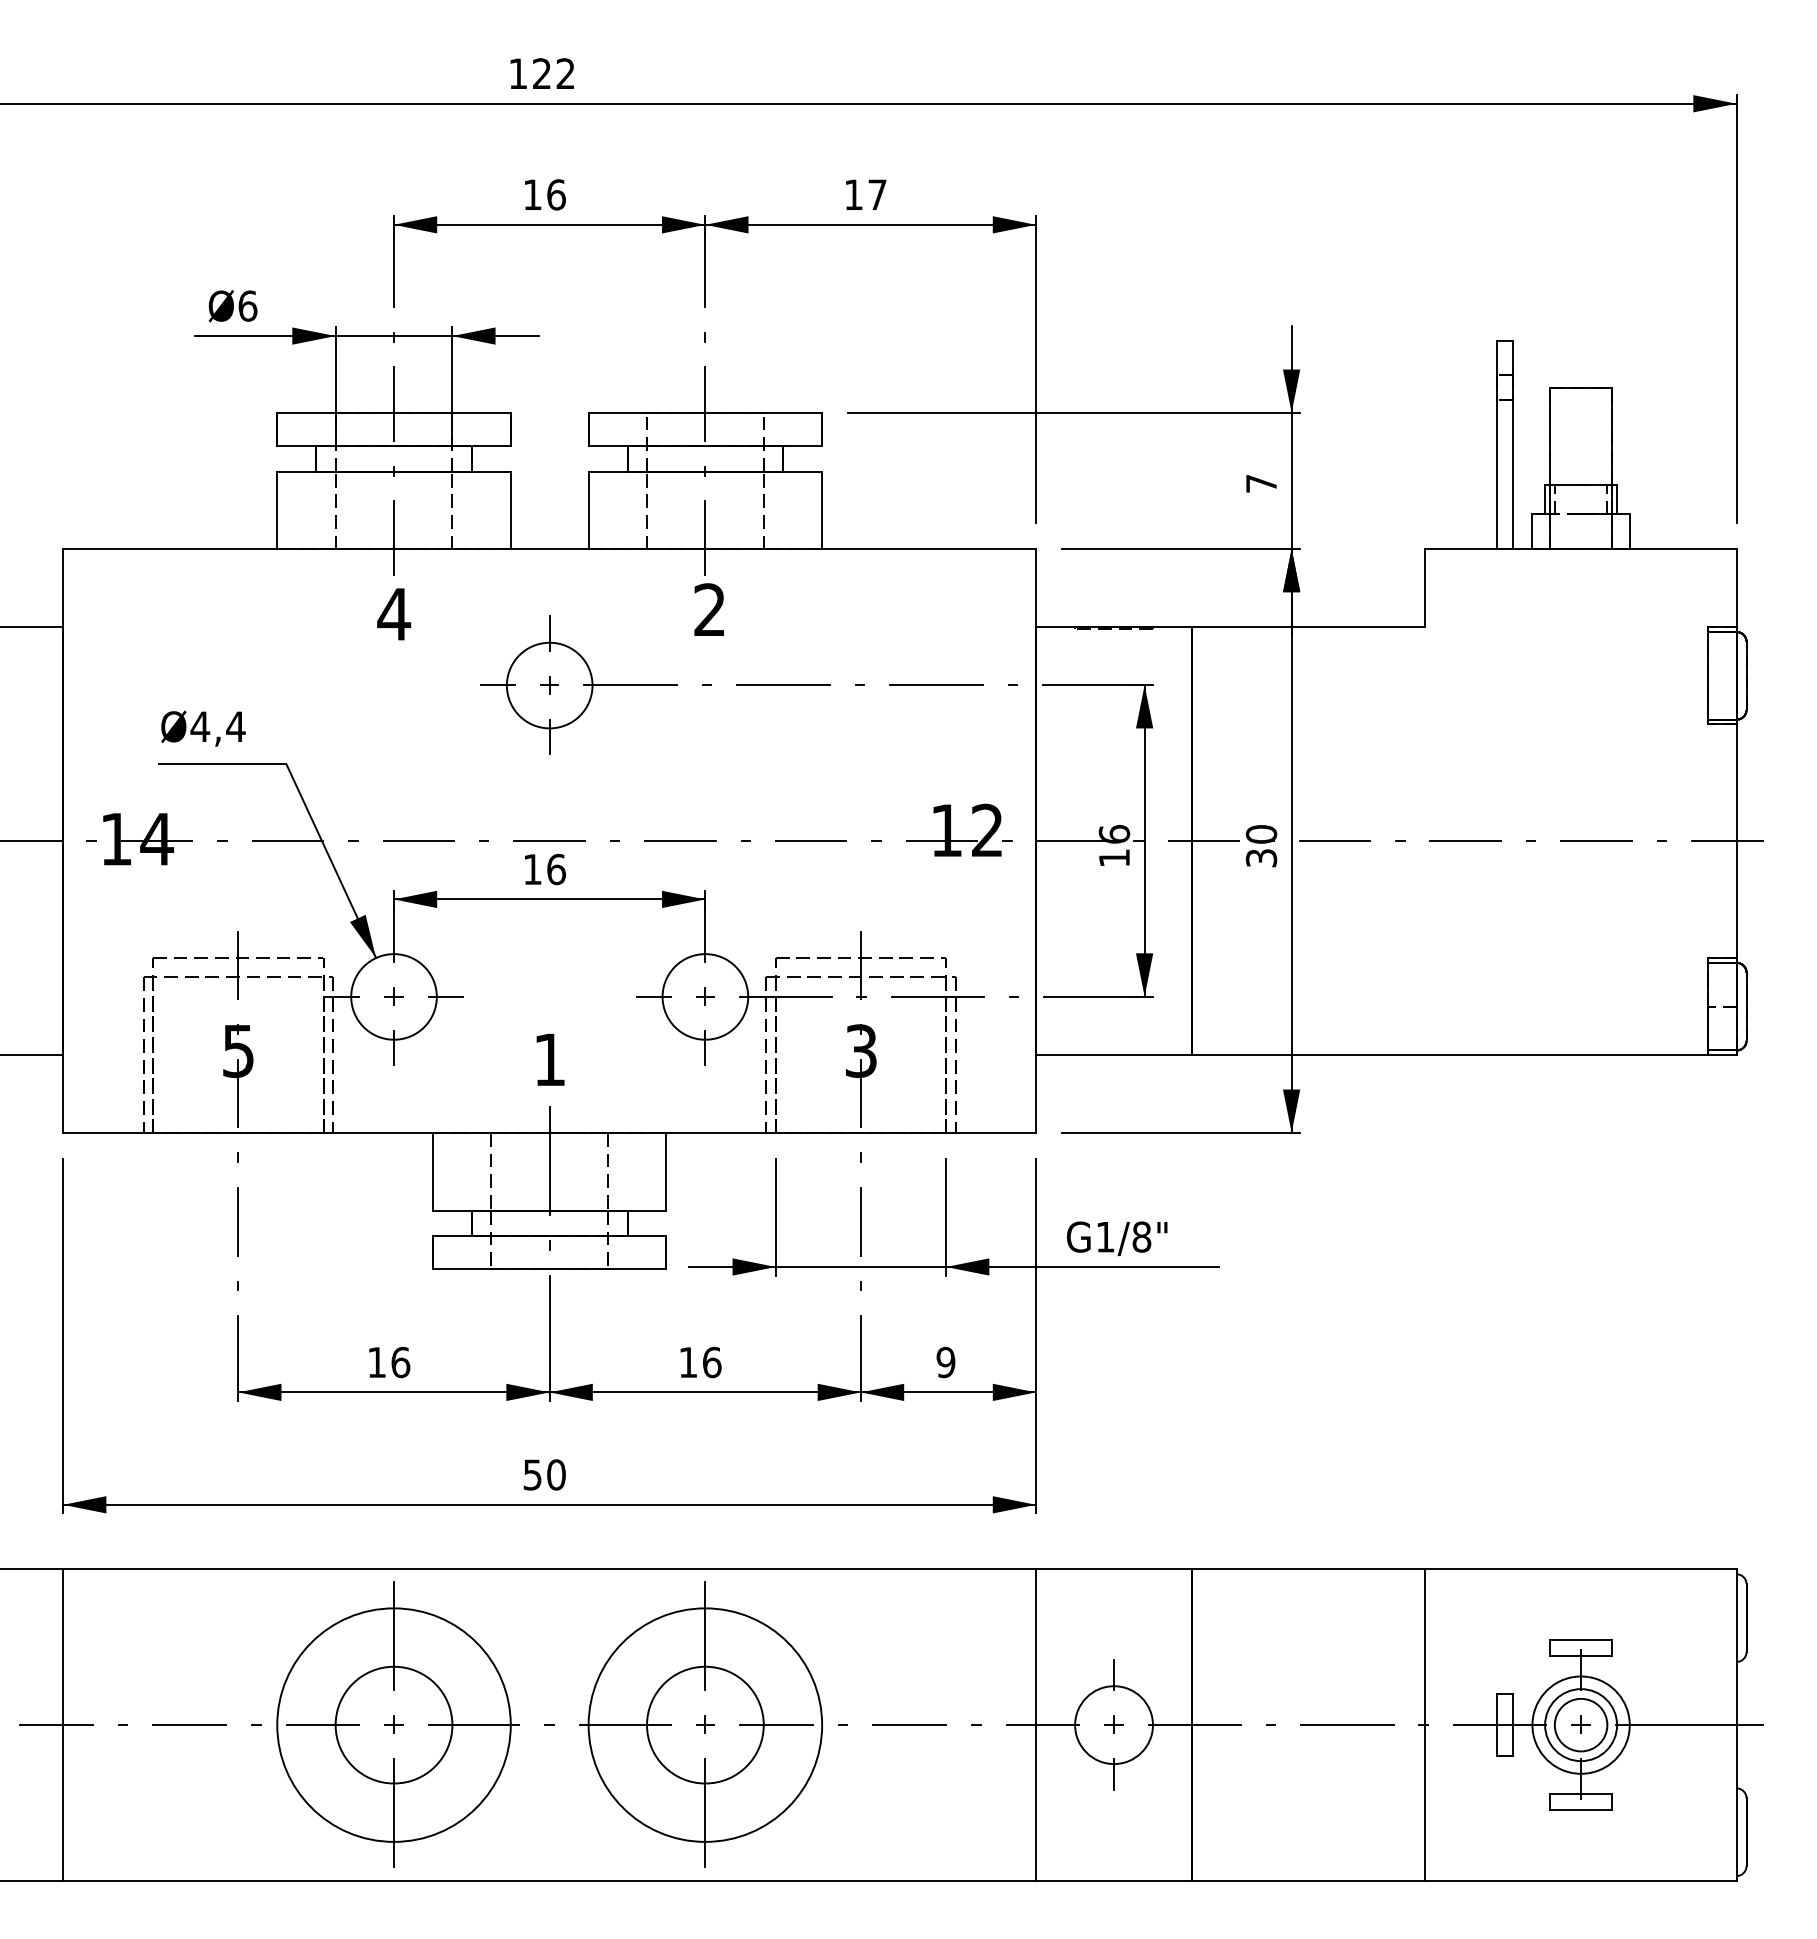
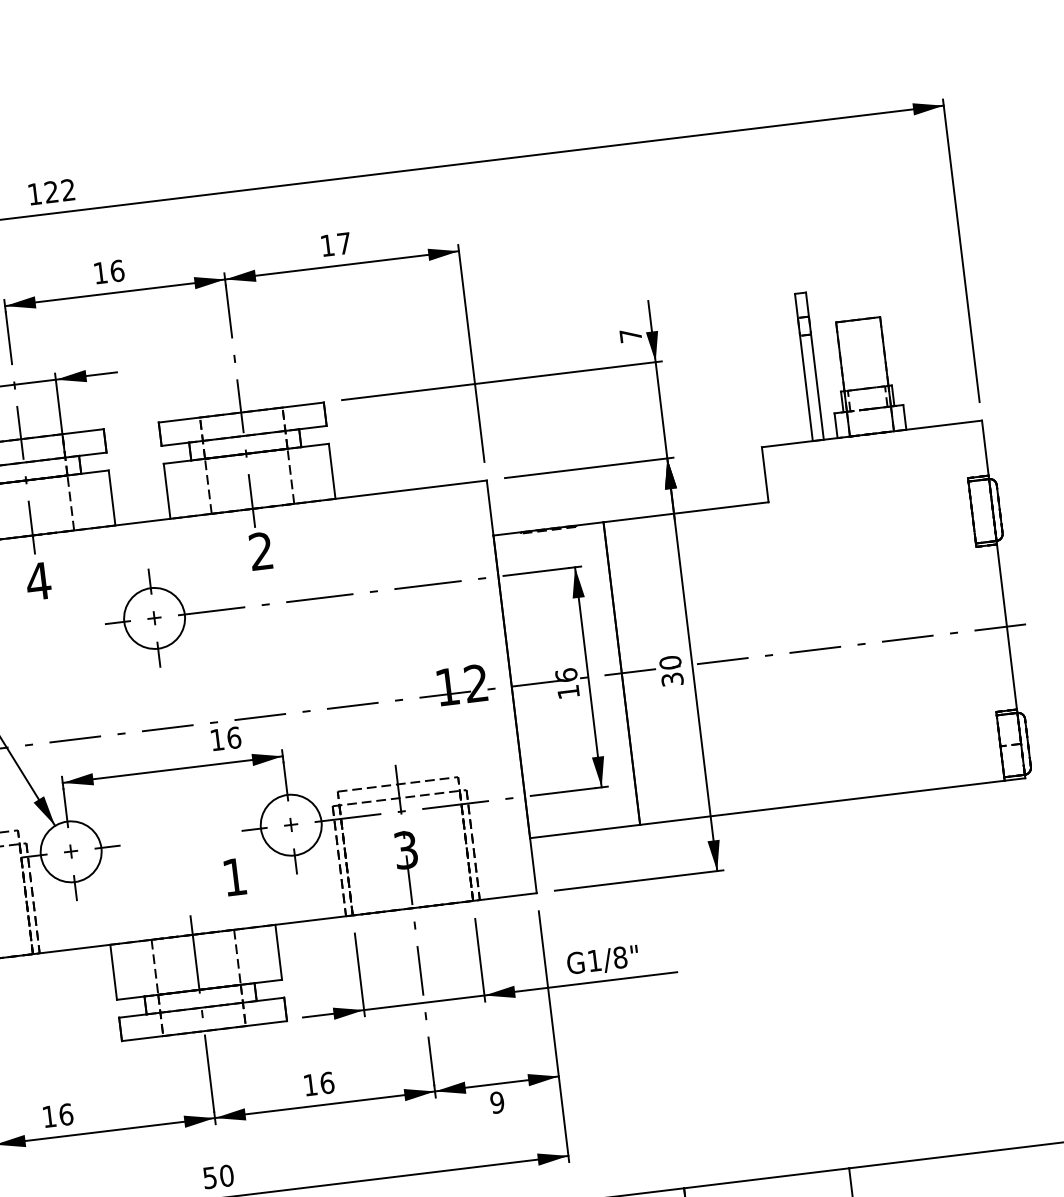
text: (541, 73) -> (51, 191), moved
text: (1261, 483) -> (630, 335), moved
text: (545, 869) -> (226, 738), moved
text: (550, 1059) -> (235, 876), moved
text: (389, 1362) -> (58, 1115), moved
text: (945, 1362) -> (497, 1102), moved

